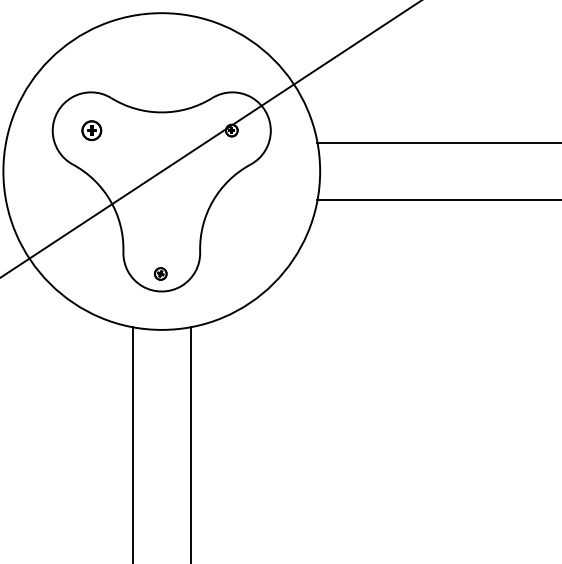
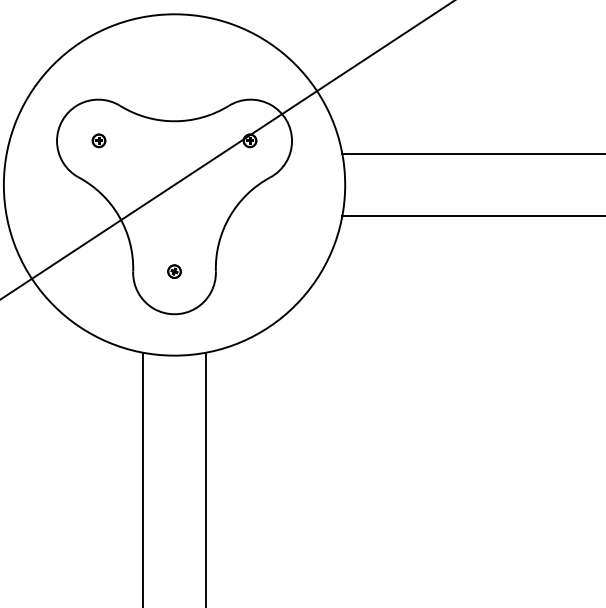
part: (91, 130) -> (98, 140), size x0.62
part: (160, 273) -> (174, 271), moved

